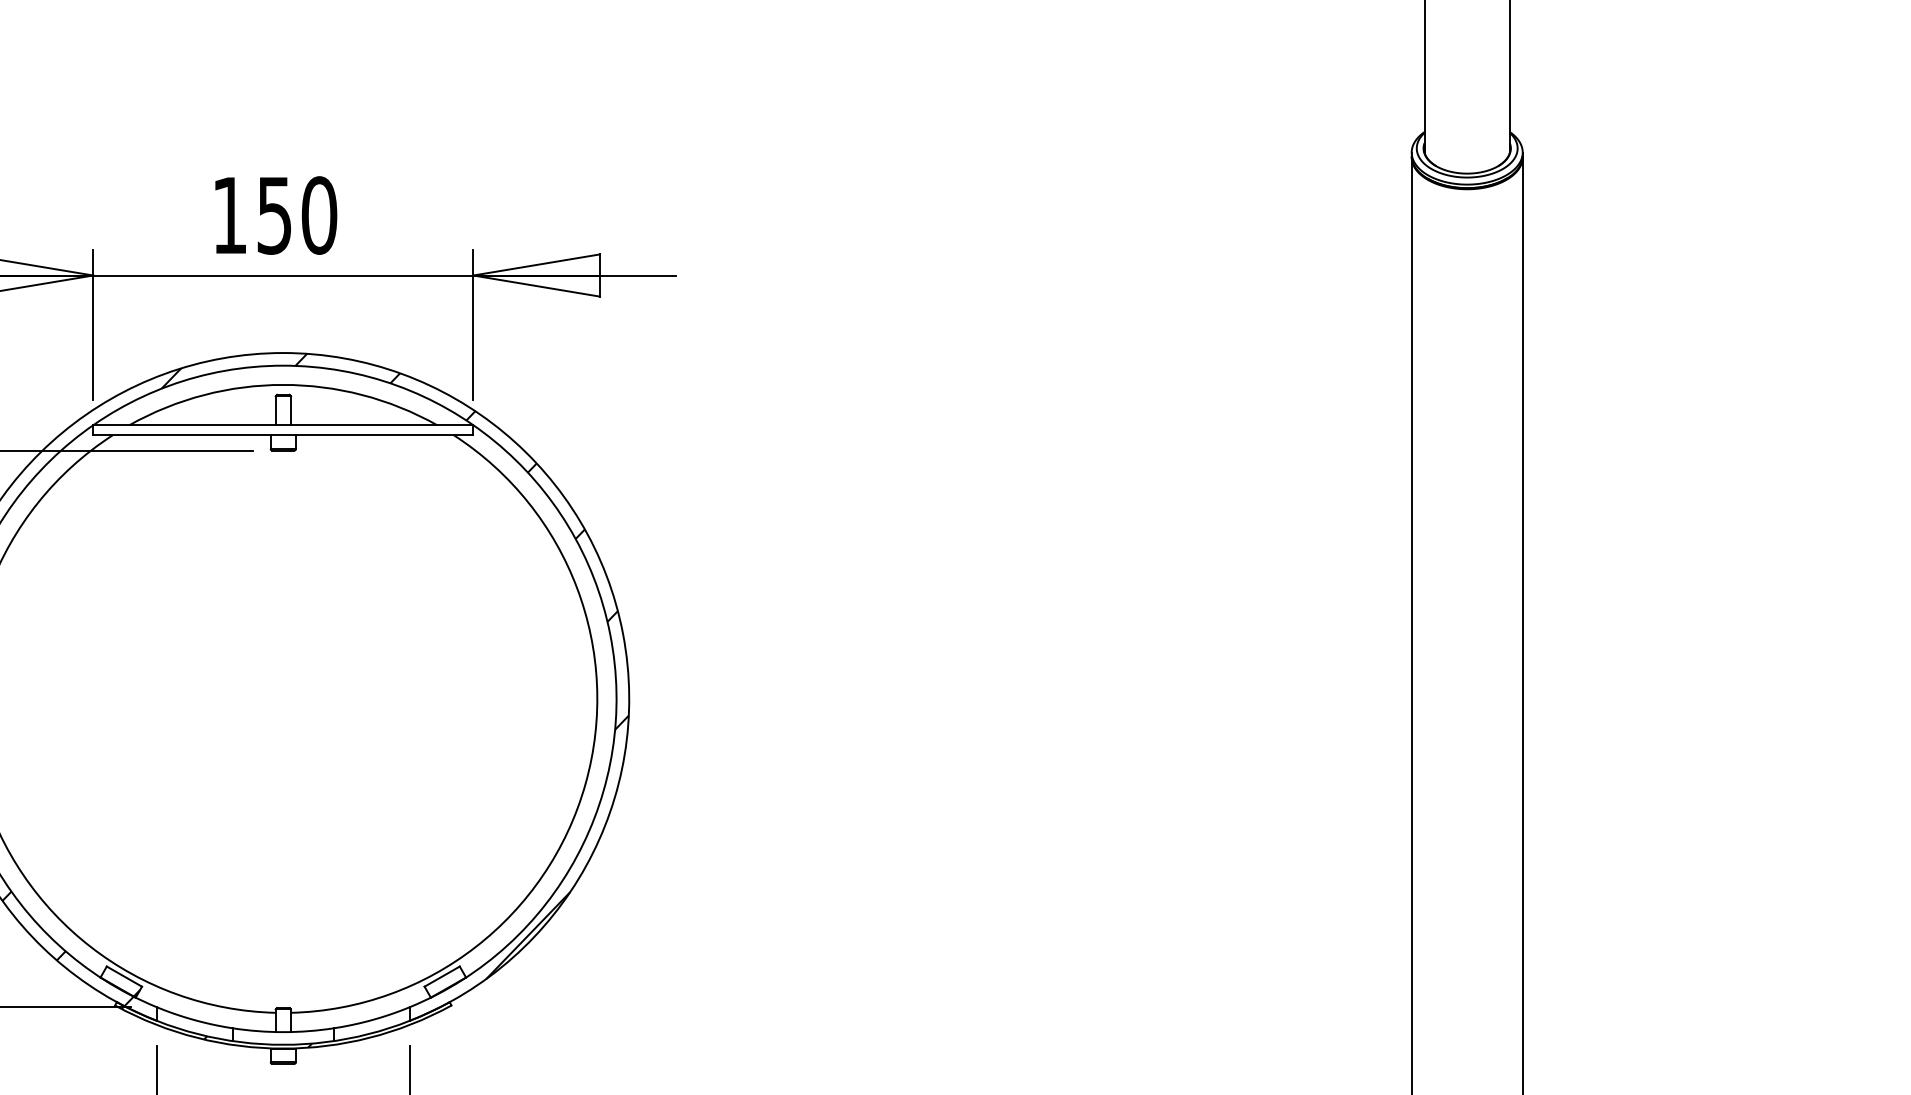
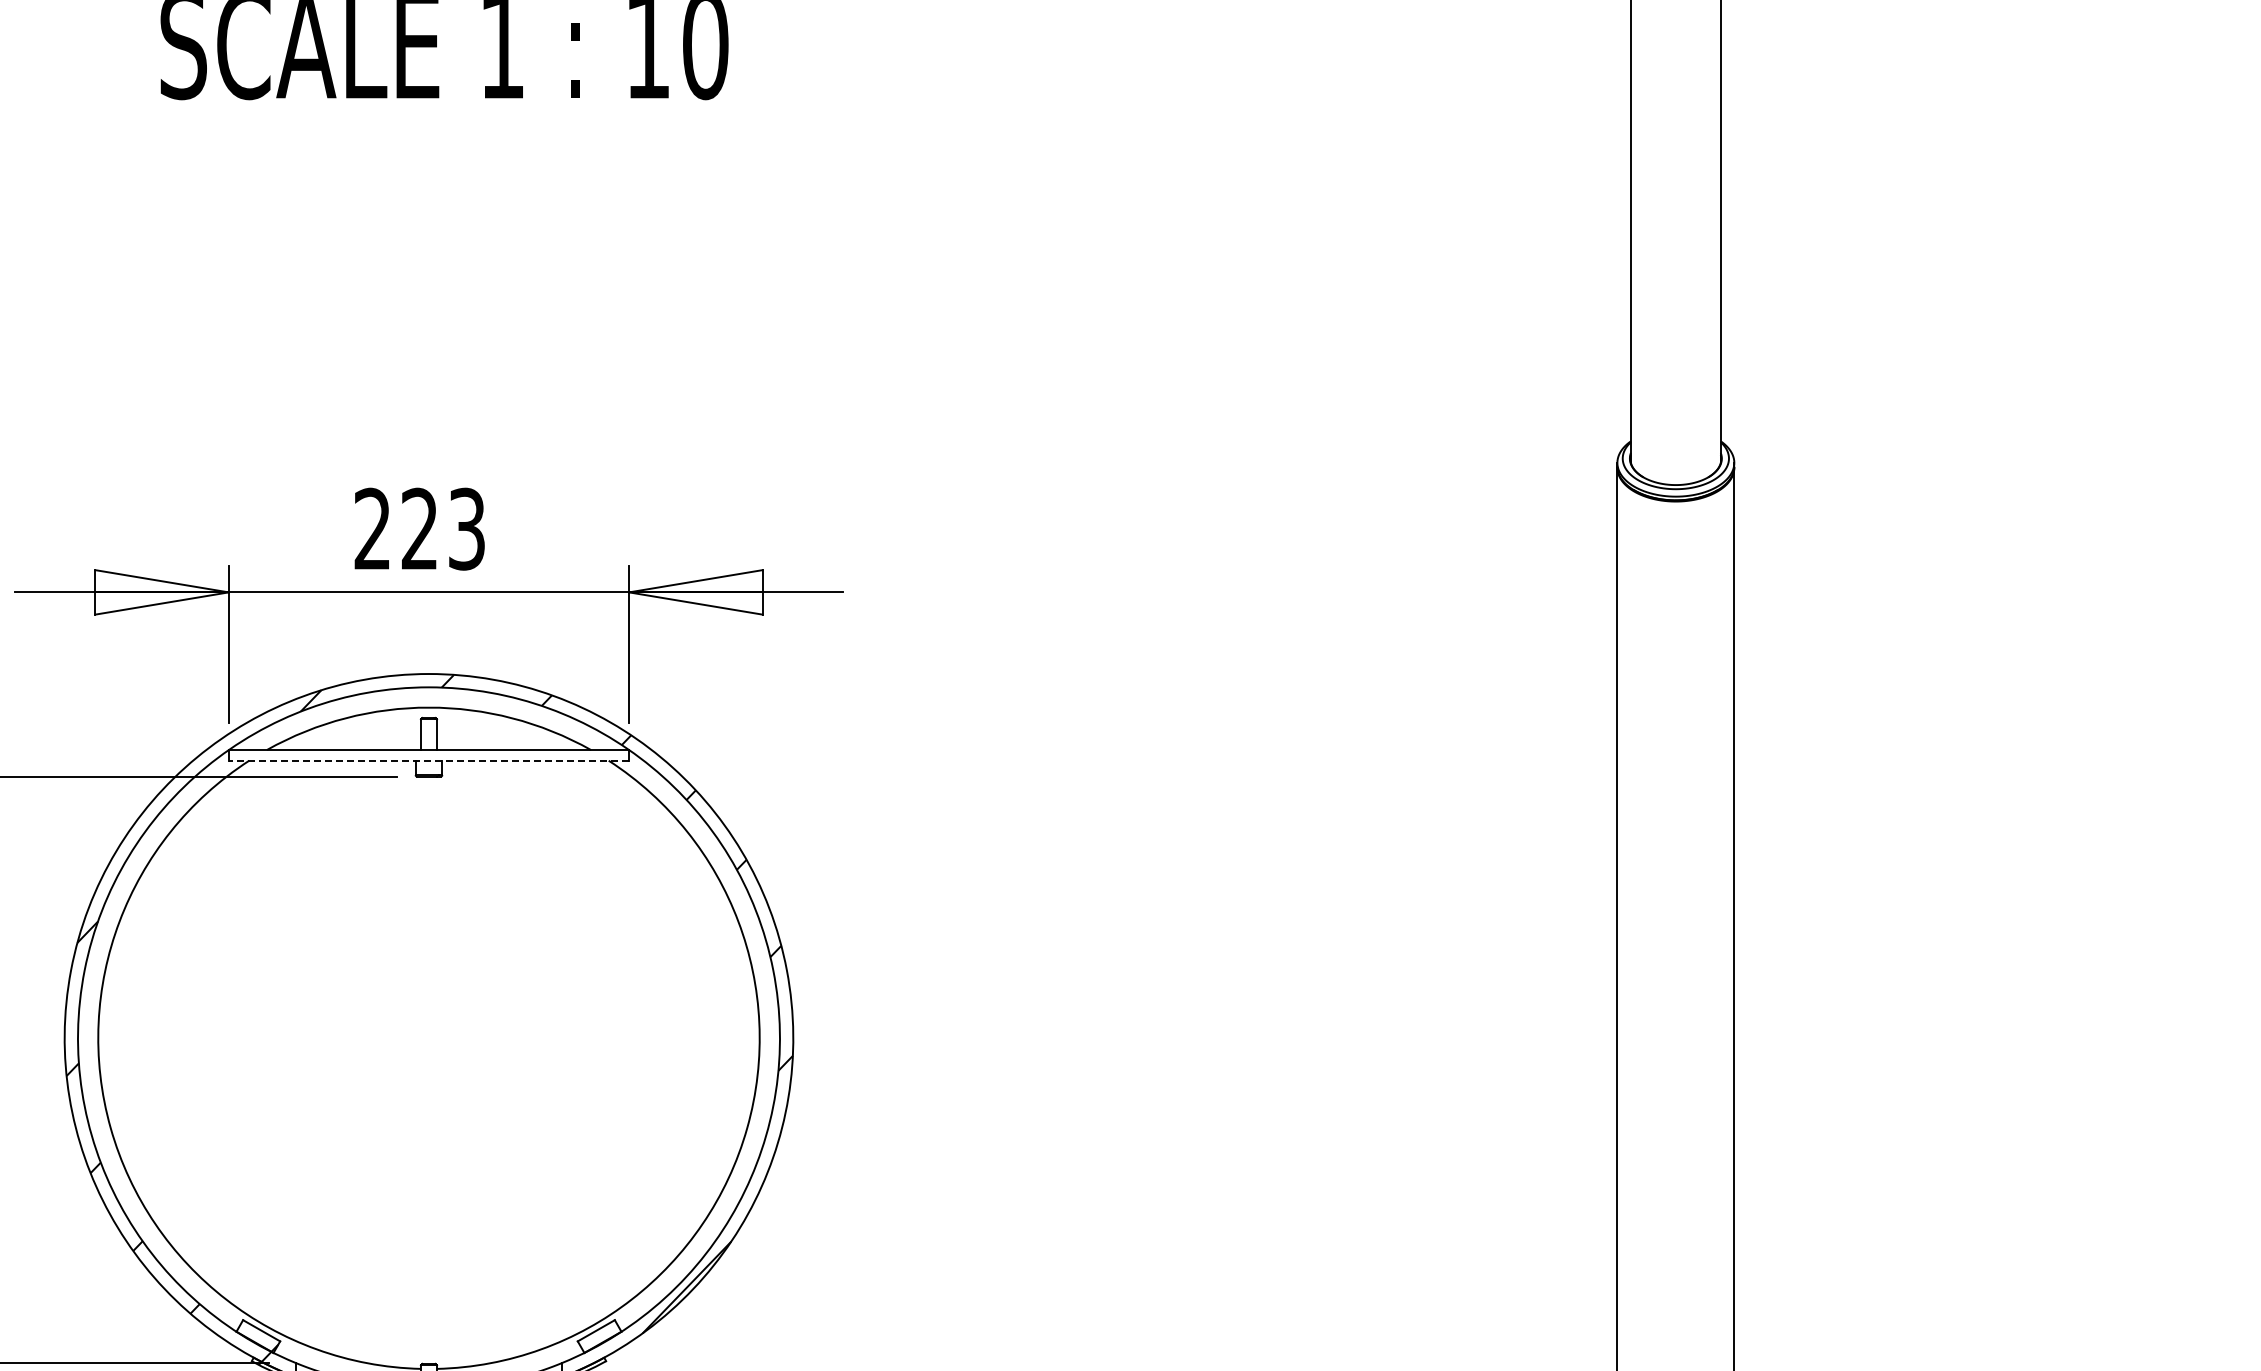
text: (274, 214) -> (419, 528), 150 -> 223
line: (282, 435) -> (428, 760), solid -> dashed

